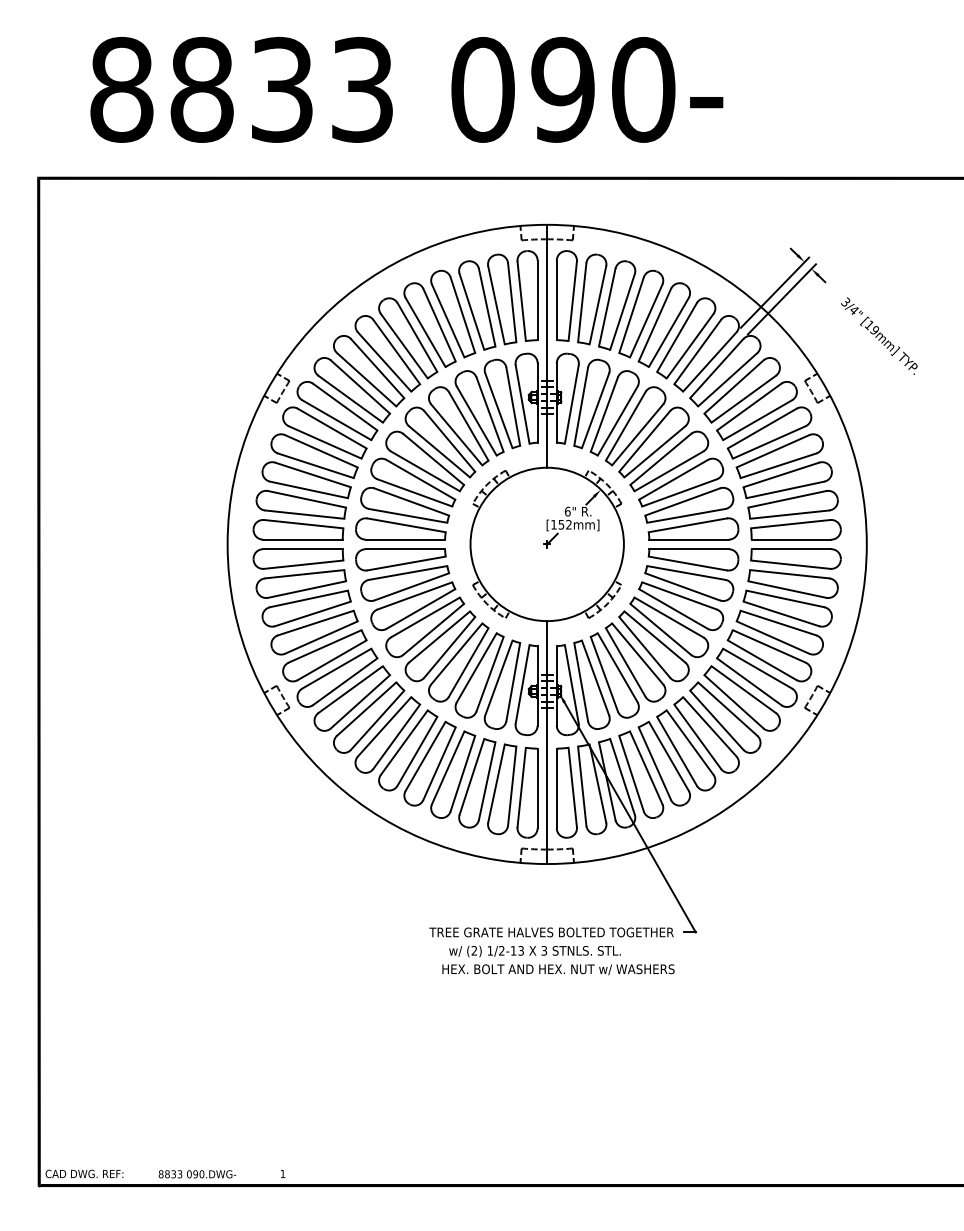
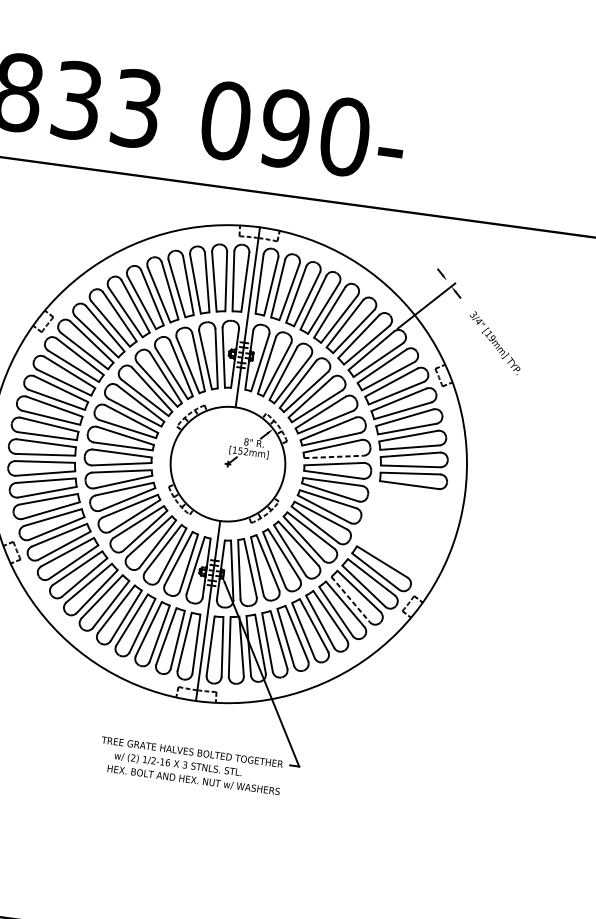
line: (774, 292) -> (421, 300), removed
text: (567, 511) -> (246, 441), 6" -> 8"
line: (686, 515) -> (334, 456), solid -> dashed
part: (788, 601) -> (401, 530), removed
line: (734, 701) -> (351, 599), solid -> dashed
text: (521, 950) -> (168, 762), 1/2-13 -> 1/2-16

